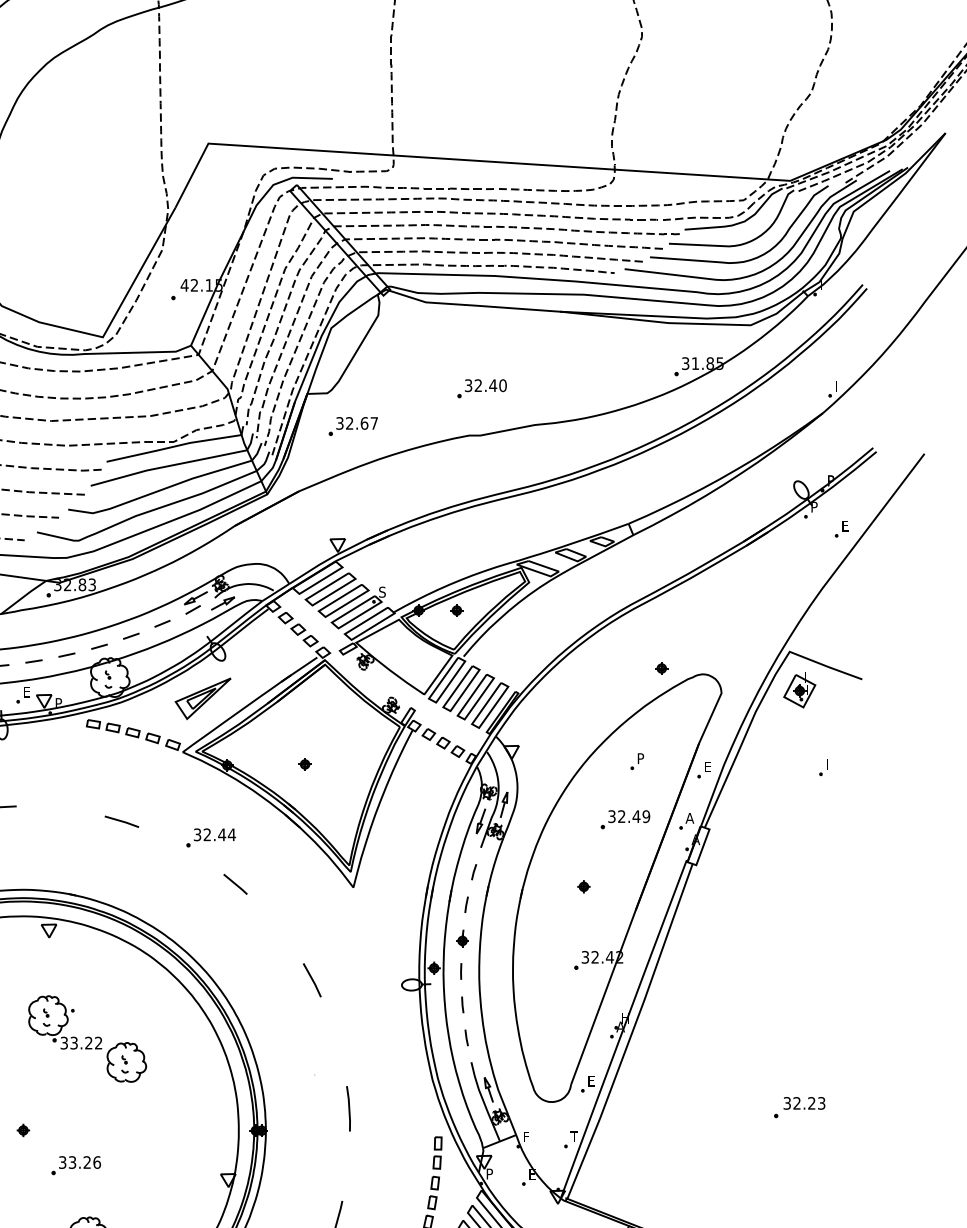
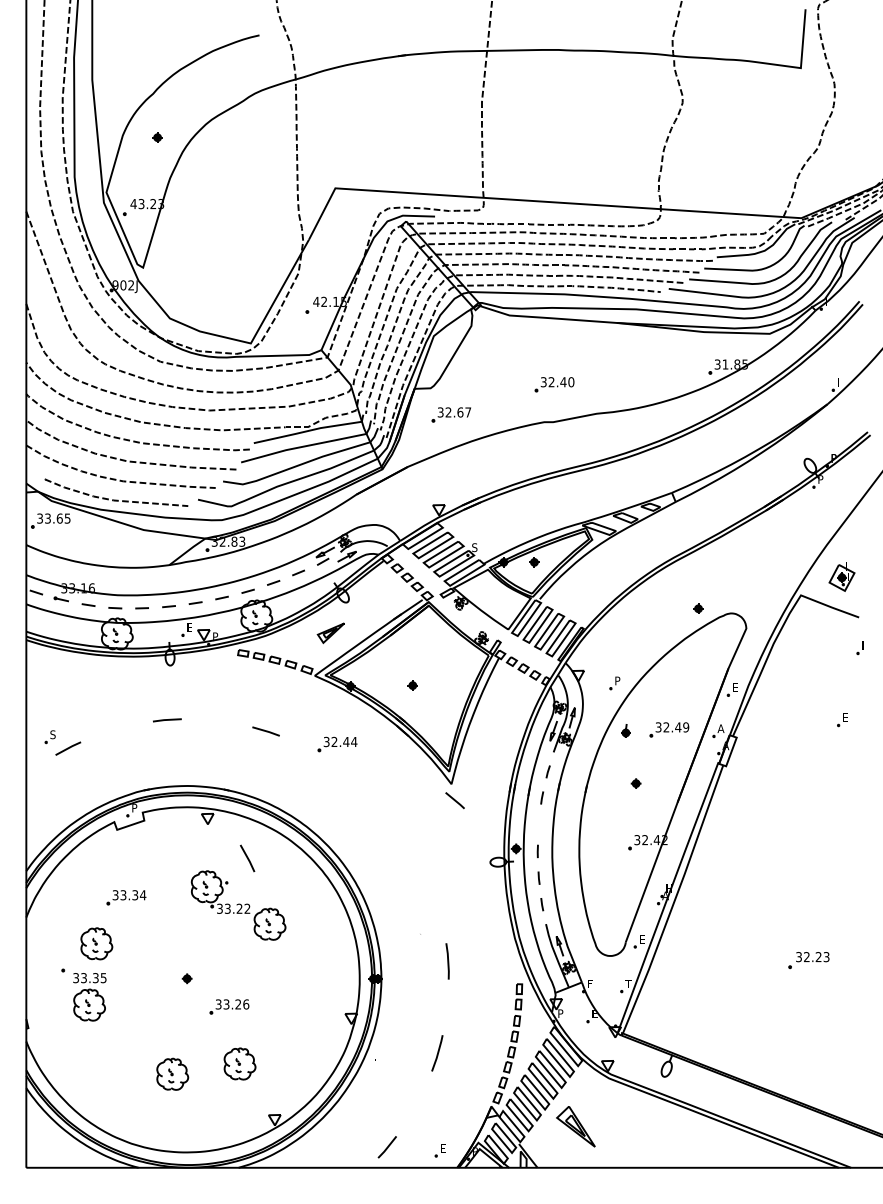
part: (841, 529) -> (842, 720), moved
part: (799, 689) -> (841, 576), moved
part: (202, 699) -> (330, 633), size x0.6
part: (636, 761) -> (614, 683), moved
part: (822, 768) -> (859, 648), moved
line: (234, 884) -> (454, 800), moved
part: (462, 937) -> (625, 730), moved
line: (312, 980) -> (247, 858), moved

